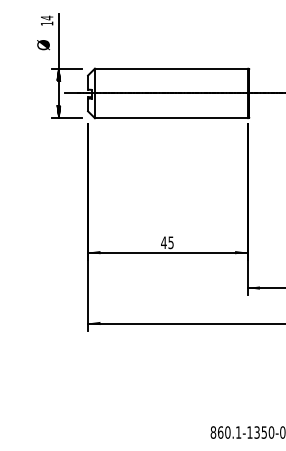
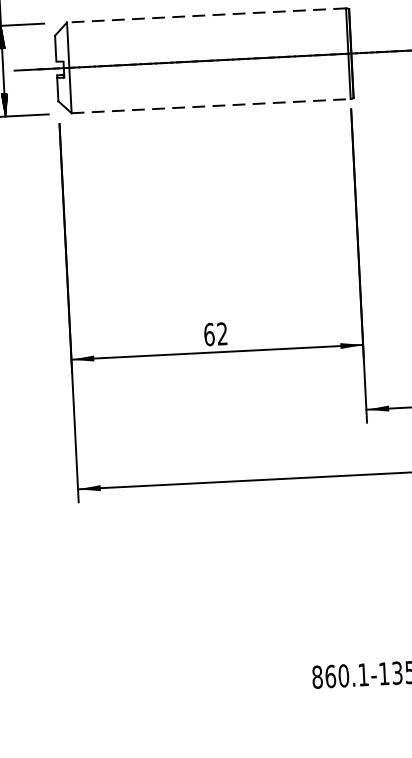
line: (170, 68) -> (205, 15), solid -> dashed
line: (171, 118) -> (211, 106), solid -> dashed
text: (167, 242) -> (215, 333), 45 -> 62

